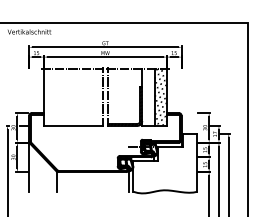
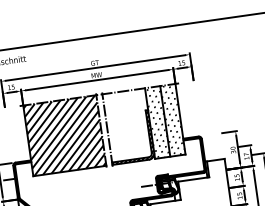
hatch: (72, 96) -> (63, 134), added
hatch: (148, 97) -> (157, 122), added

